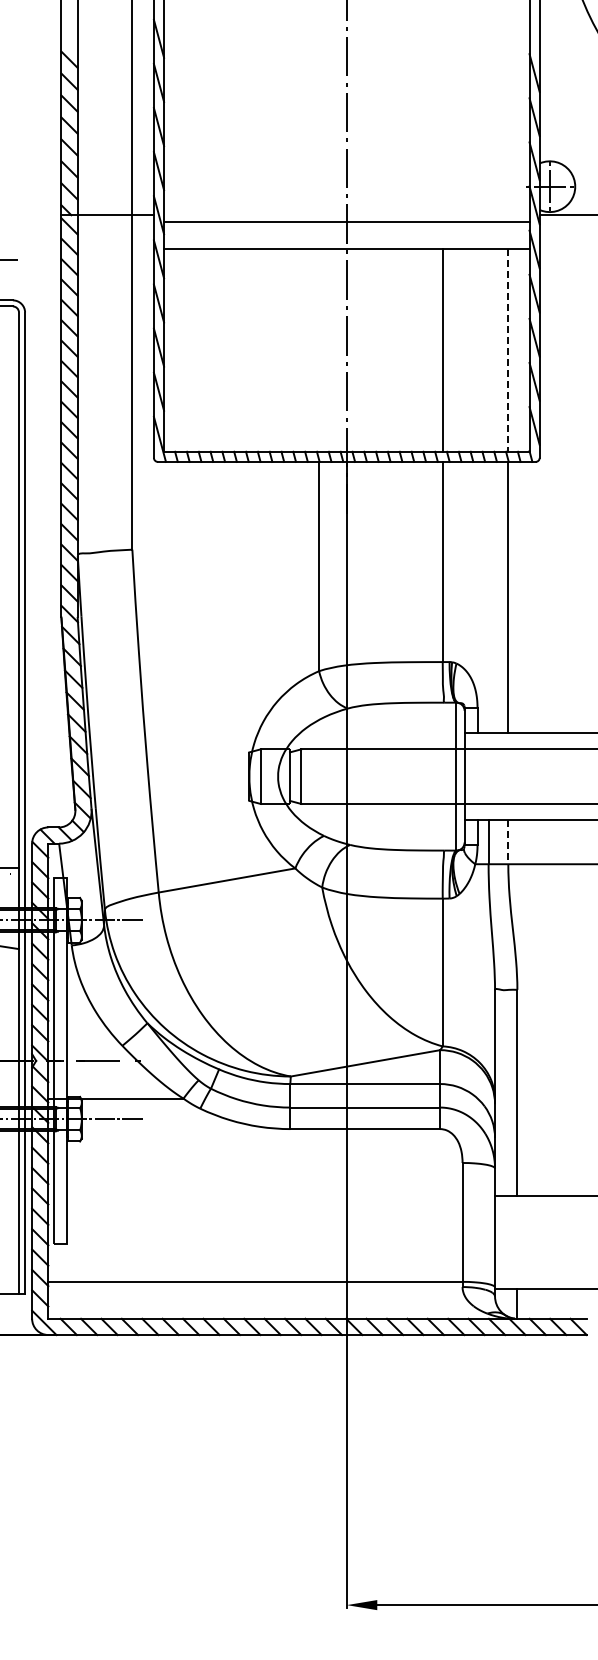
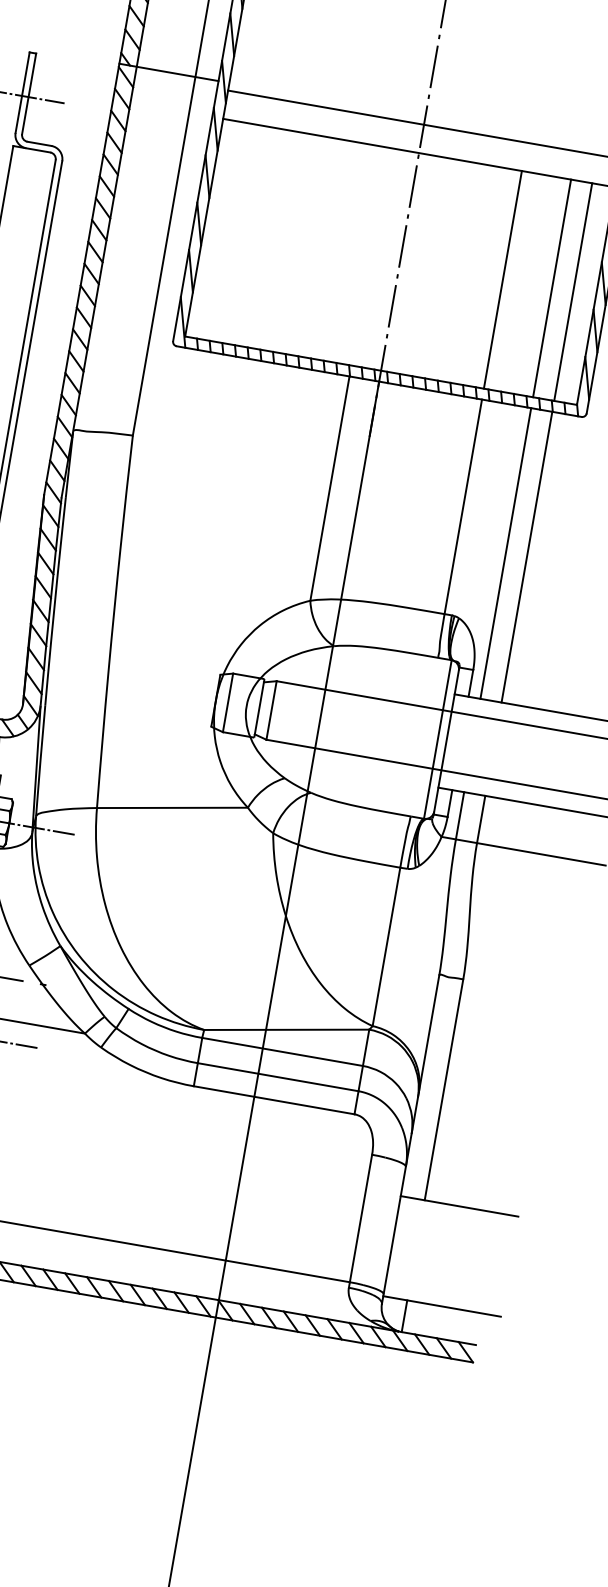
line: (488, 349) -> (552, 287), added
line: (508, 350) -> (573, 292), dashed -> solid
line: (488, 597) -> (505, 553), added
line: (508, 842) -> (481, 819), dashed -> solid

